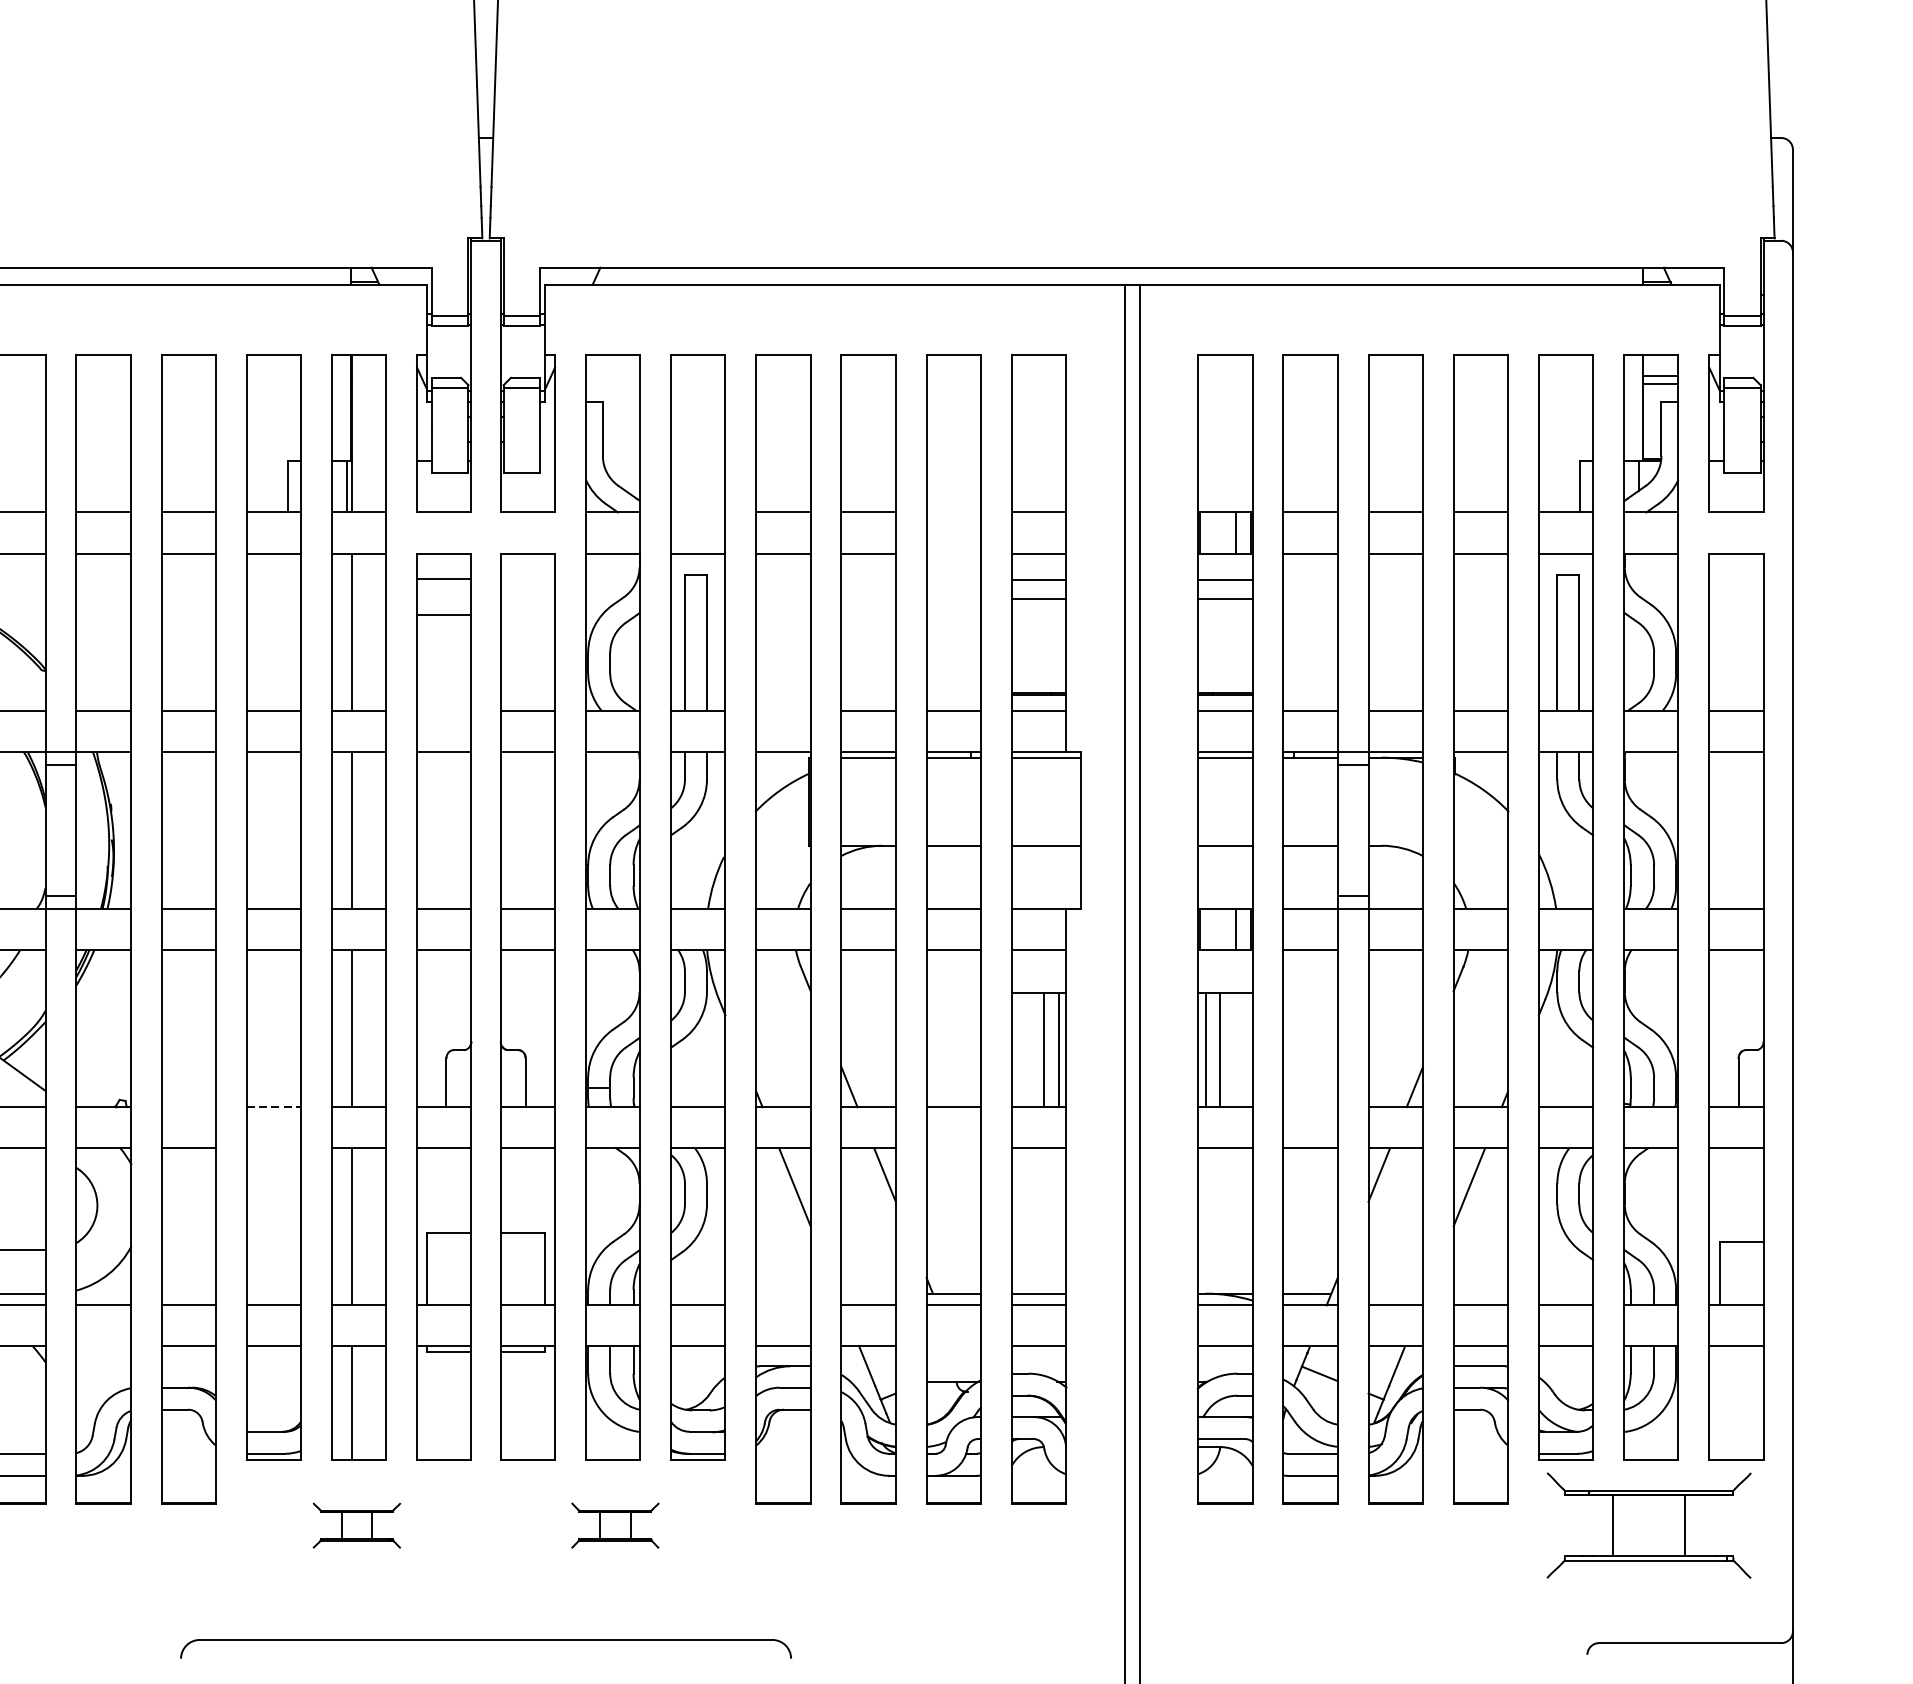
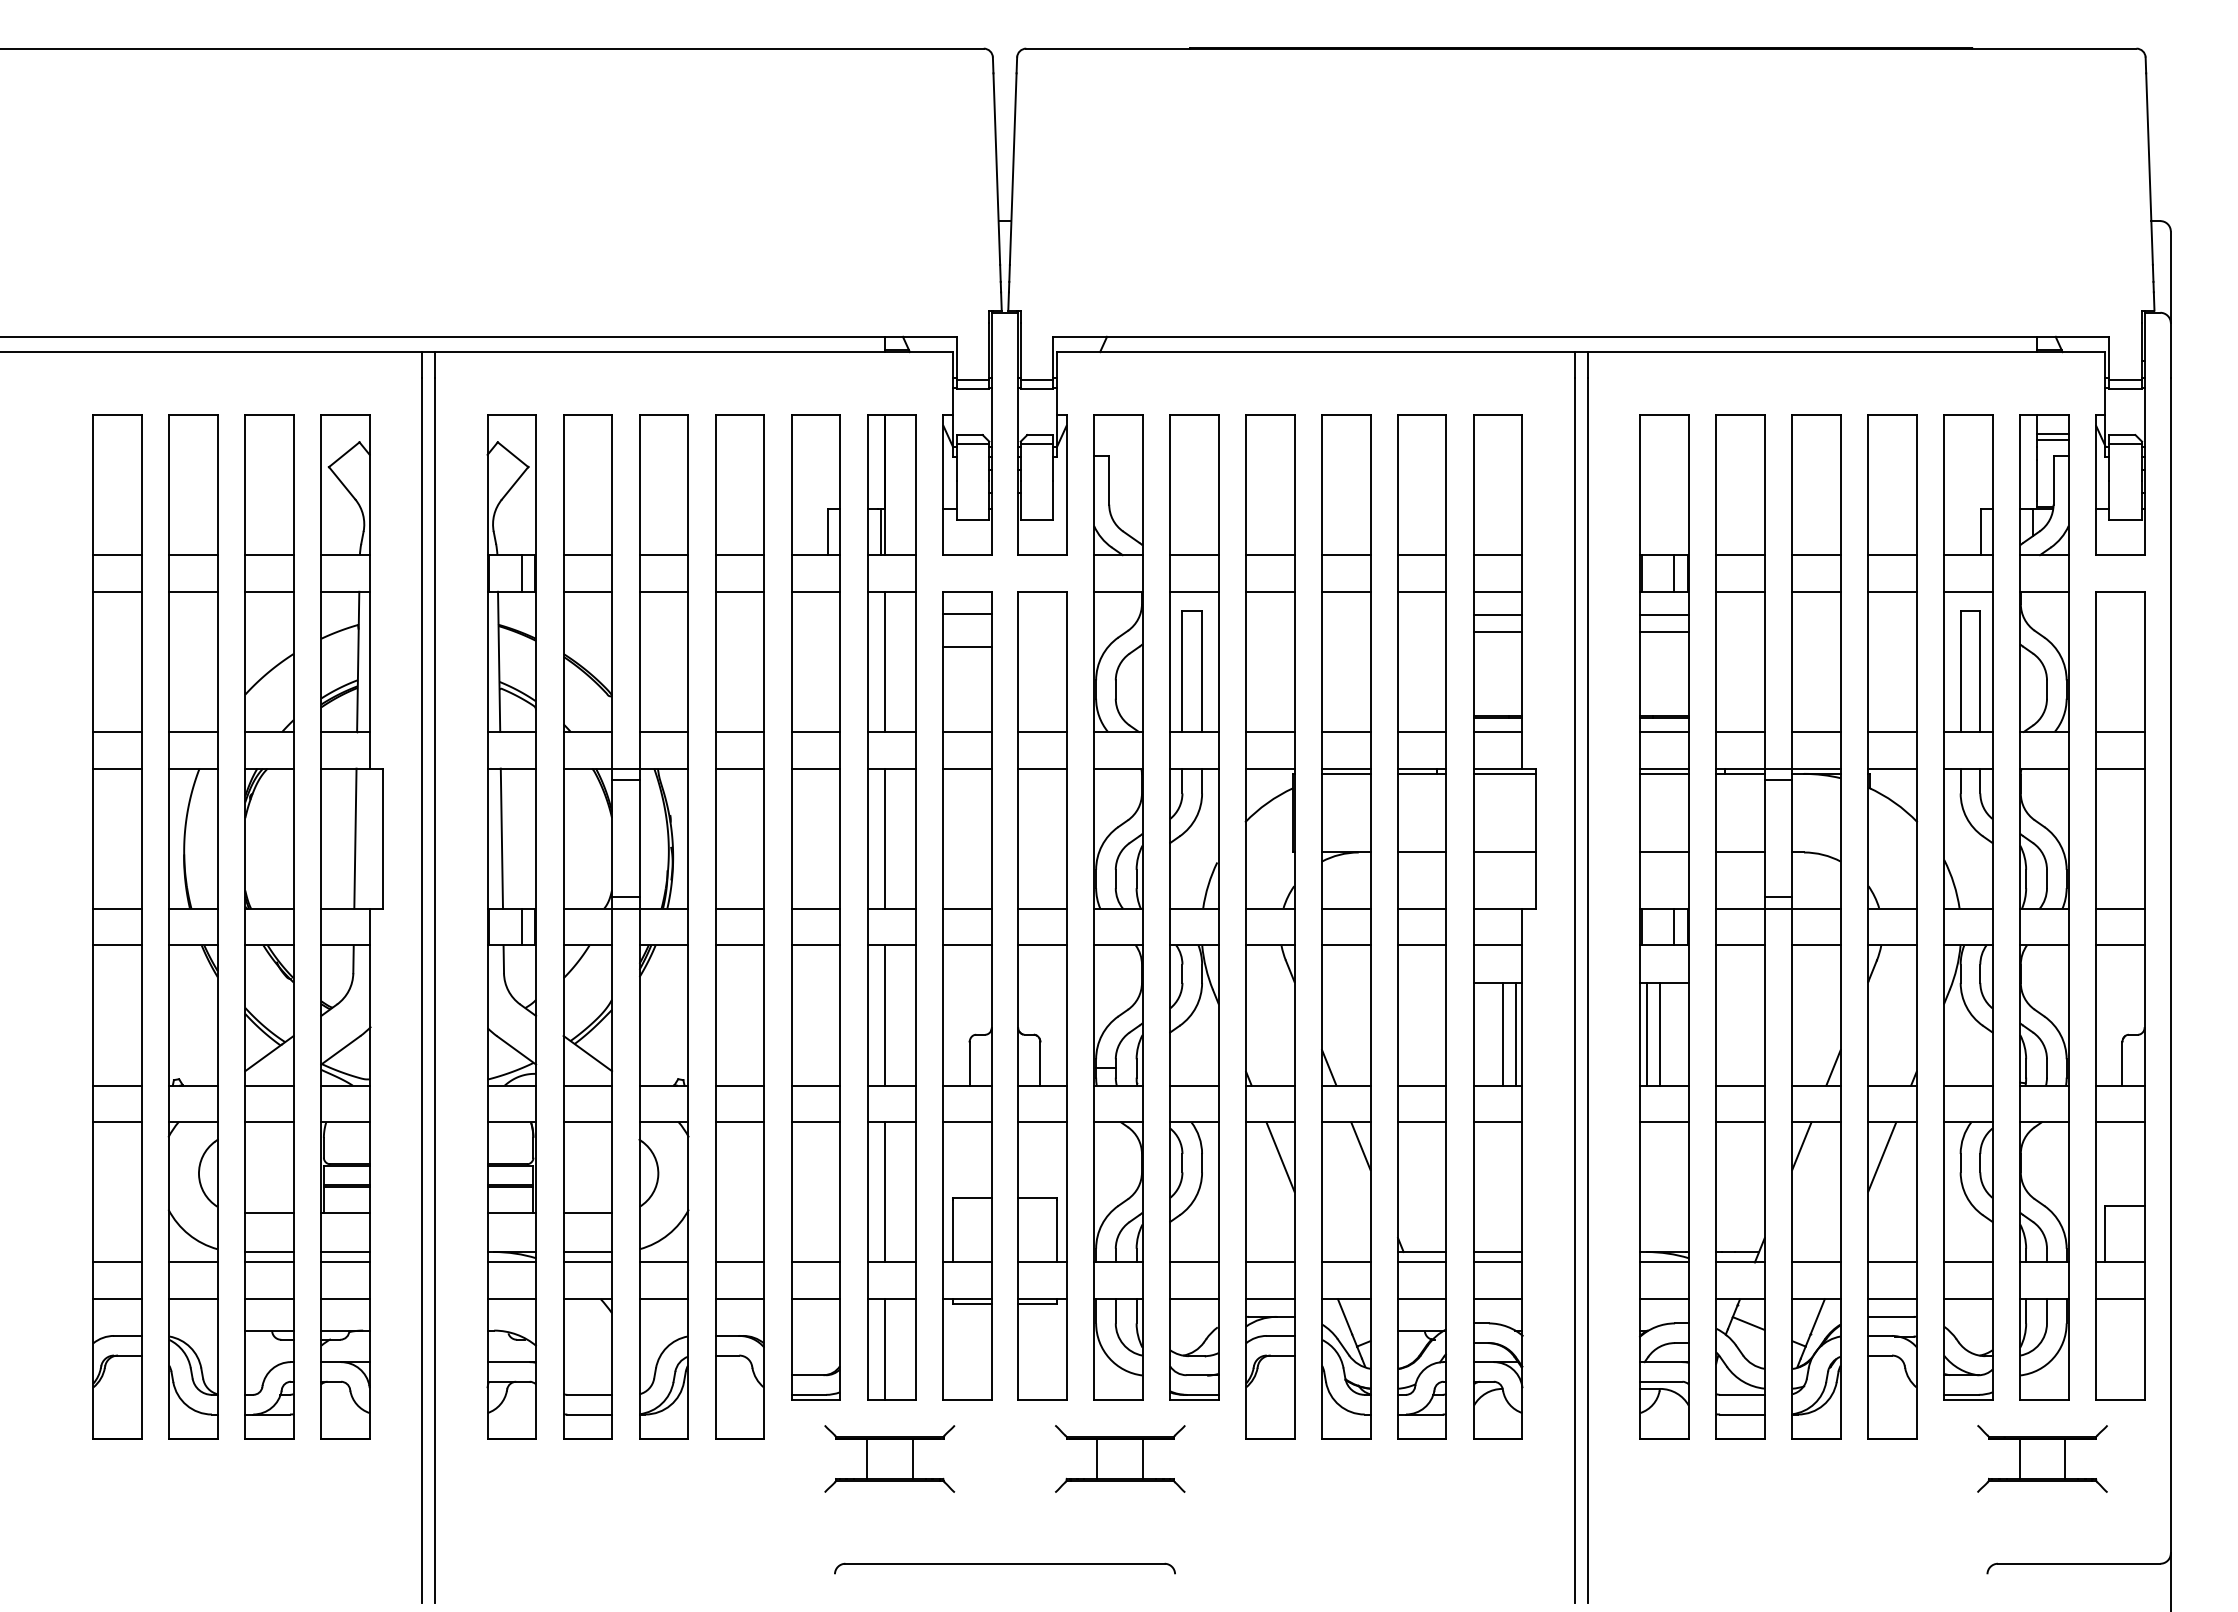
line: (698, 512) -> (1194, 555), added
line: (954, 512) -> (1422, 555), added
line: (954, 553) -> (1422, 591), added
line: (443, 710) -> (967, 731), added
line: (783, 710) -> (1270, 731), added
line: (188, 1106) -> (739, 1085), added
line: (274, 1106) -> (816, 1085), dashed -> solid
line: (1310, 1106) -> (1740, 1085), added
line: (273, 1148) -> (815, 1122), added
line: (954, 1148) -> (1422, 1122), added
line: (783, 1305) -> (1270, 1262), added
line: (103, 1346) -> (663, 1299), added
line: (954, 1346) -> (1422, 1299), added
part: (356, 1525) -> (889, 1458), size x1.67
part: (615, 1525) -> (1120, 1458), size x1.67
part: (1649, 1525) -> (2042, 1458), size x0.71
part: (485, 1648) -> (1004, 1568), size x0.62

